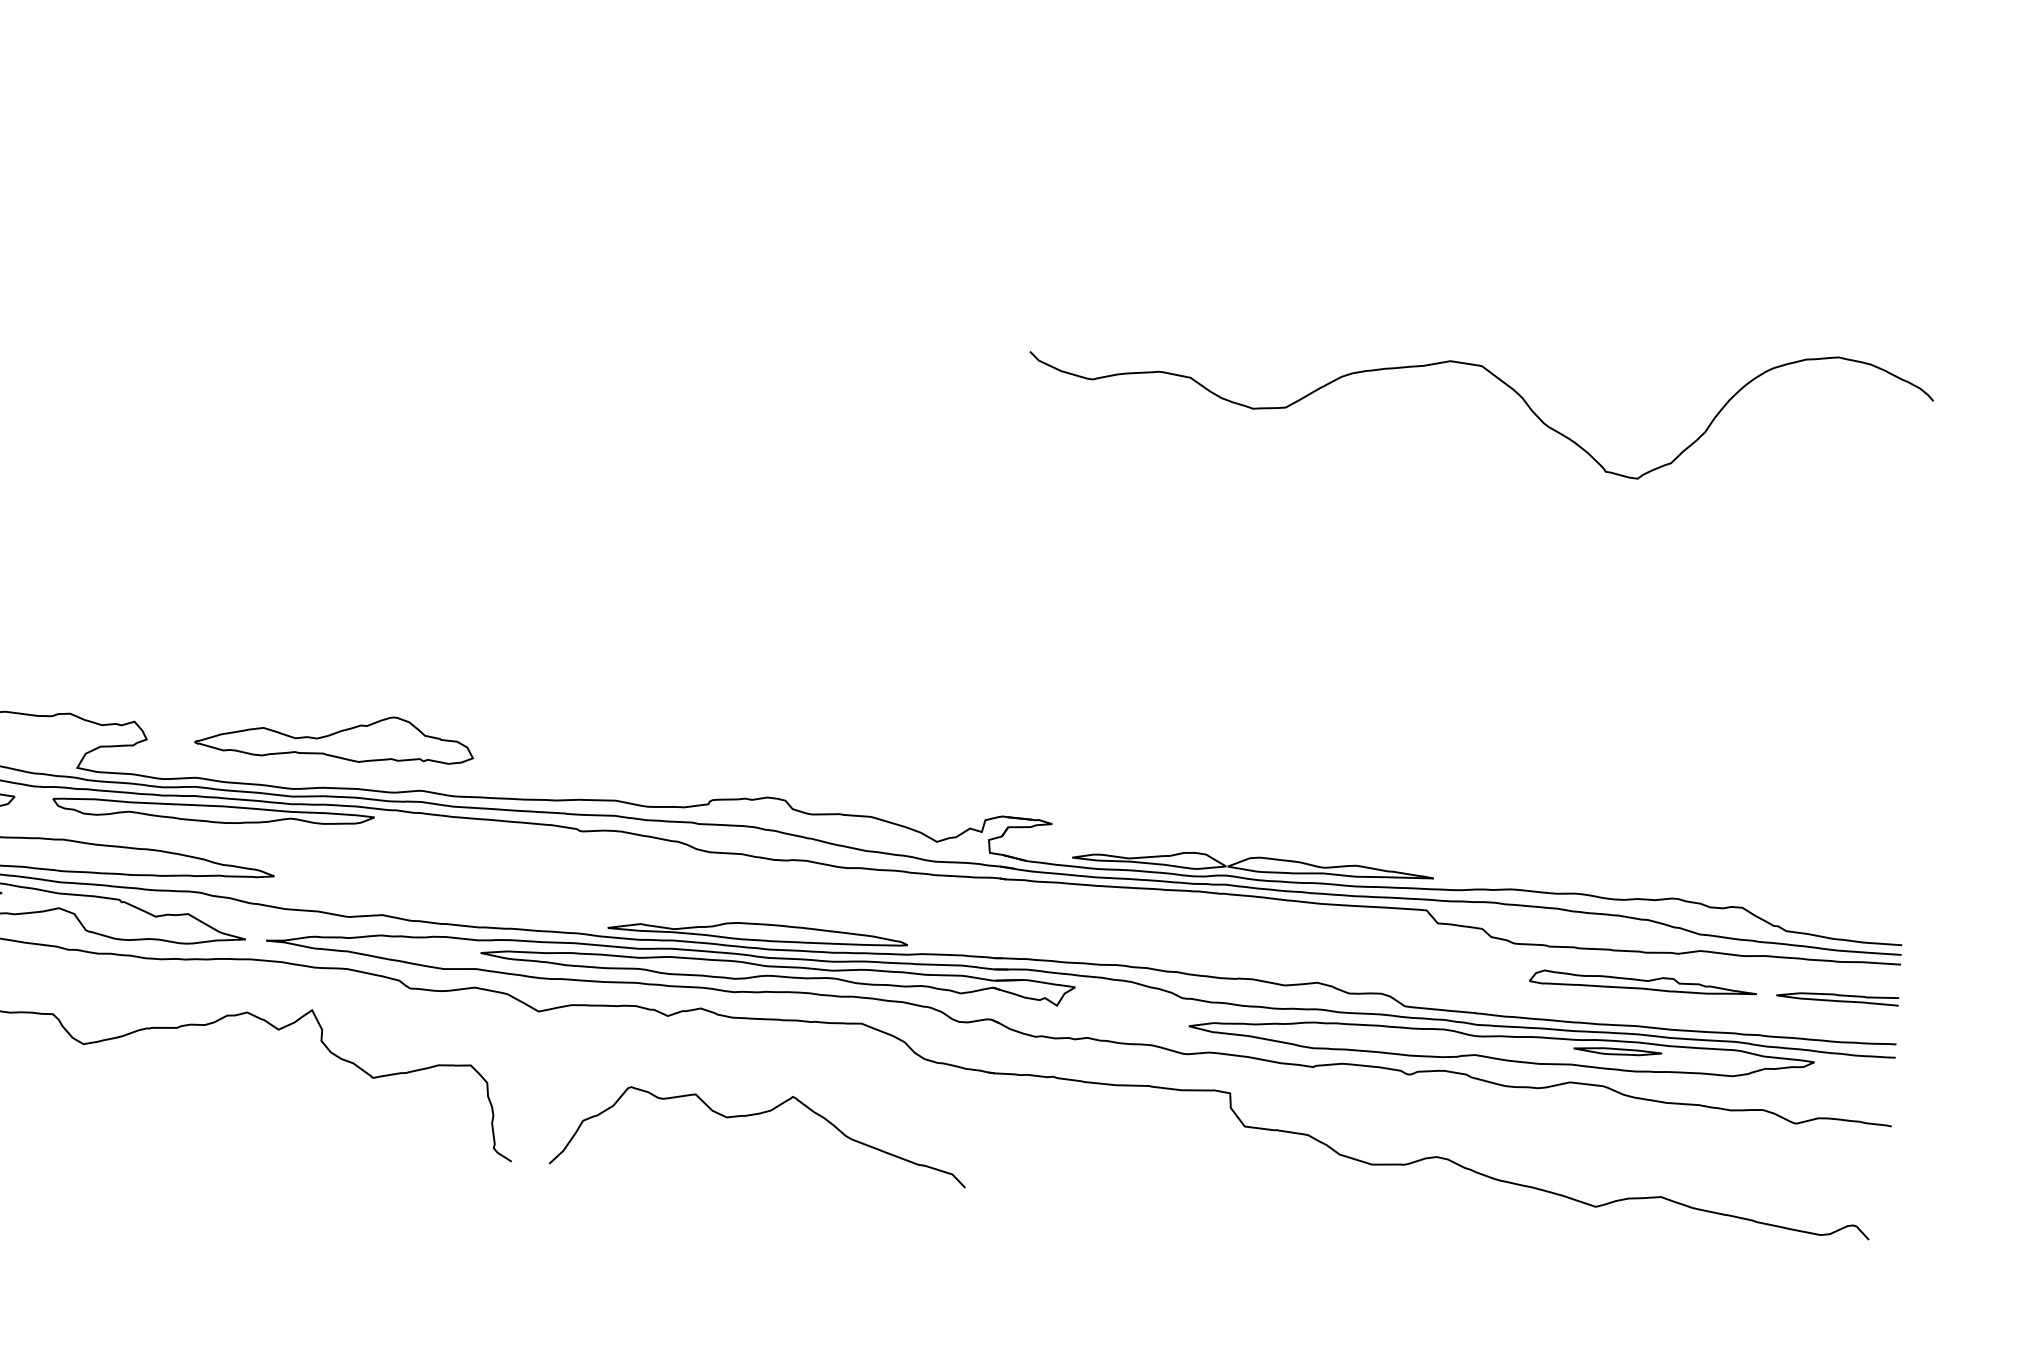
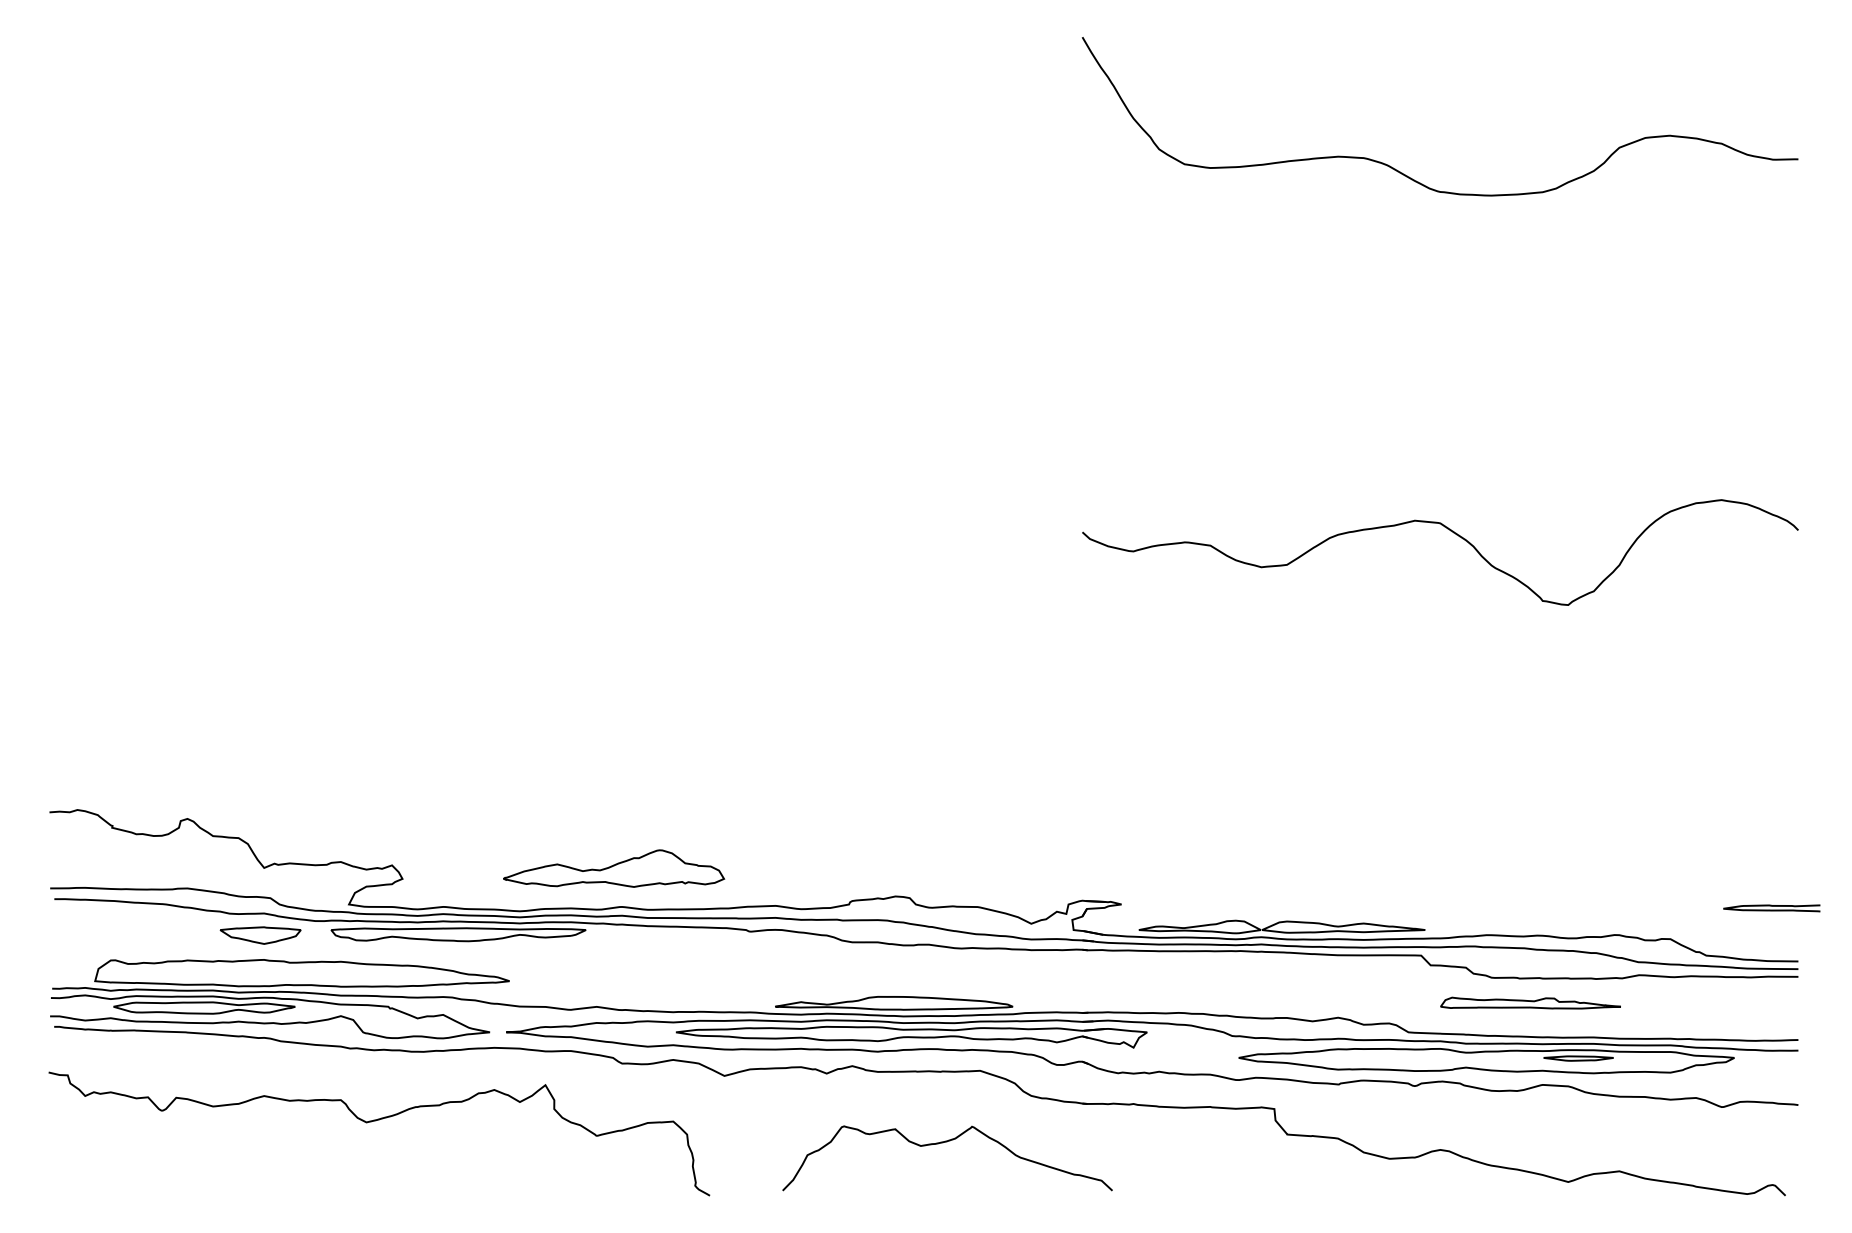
part: (335, 737) -> (614, 868), moved
part: (1643, 982) -> (1530, 1002), moved
curve: (1837, 999) -> (1771, 909), moved
curve: (755, 1115) -> (943, 1143), moved

